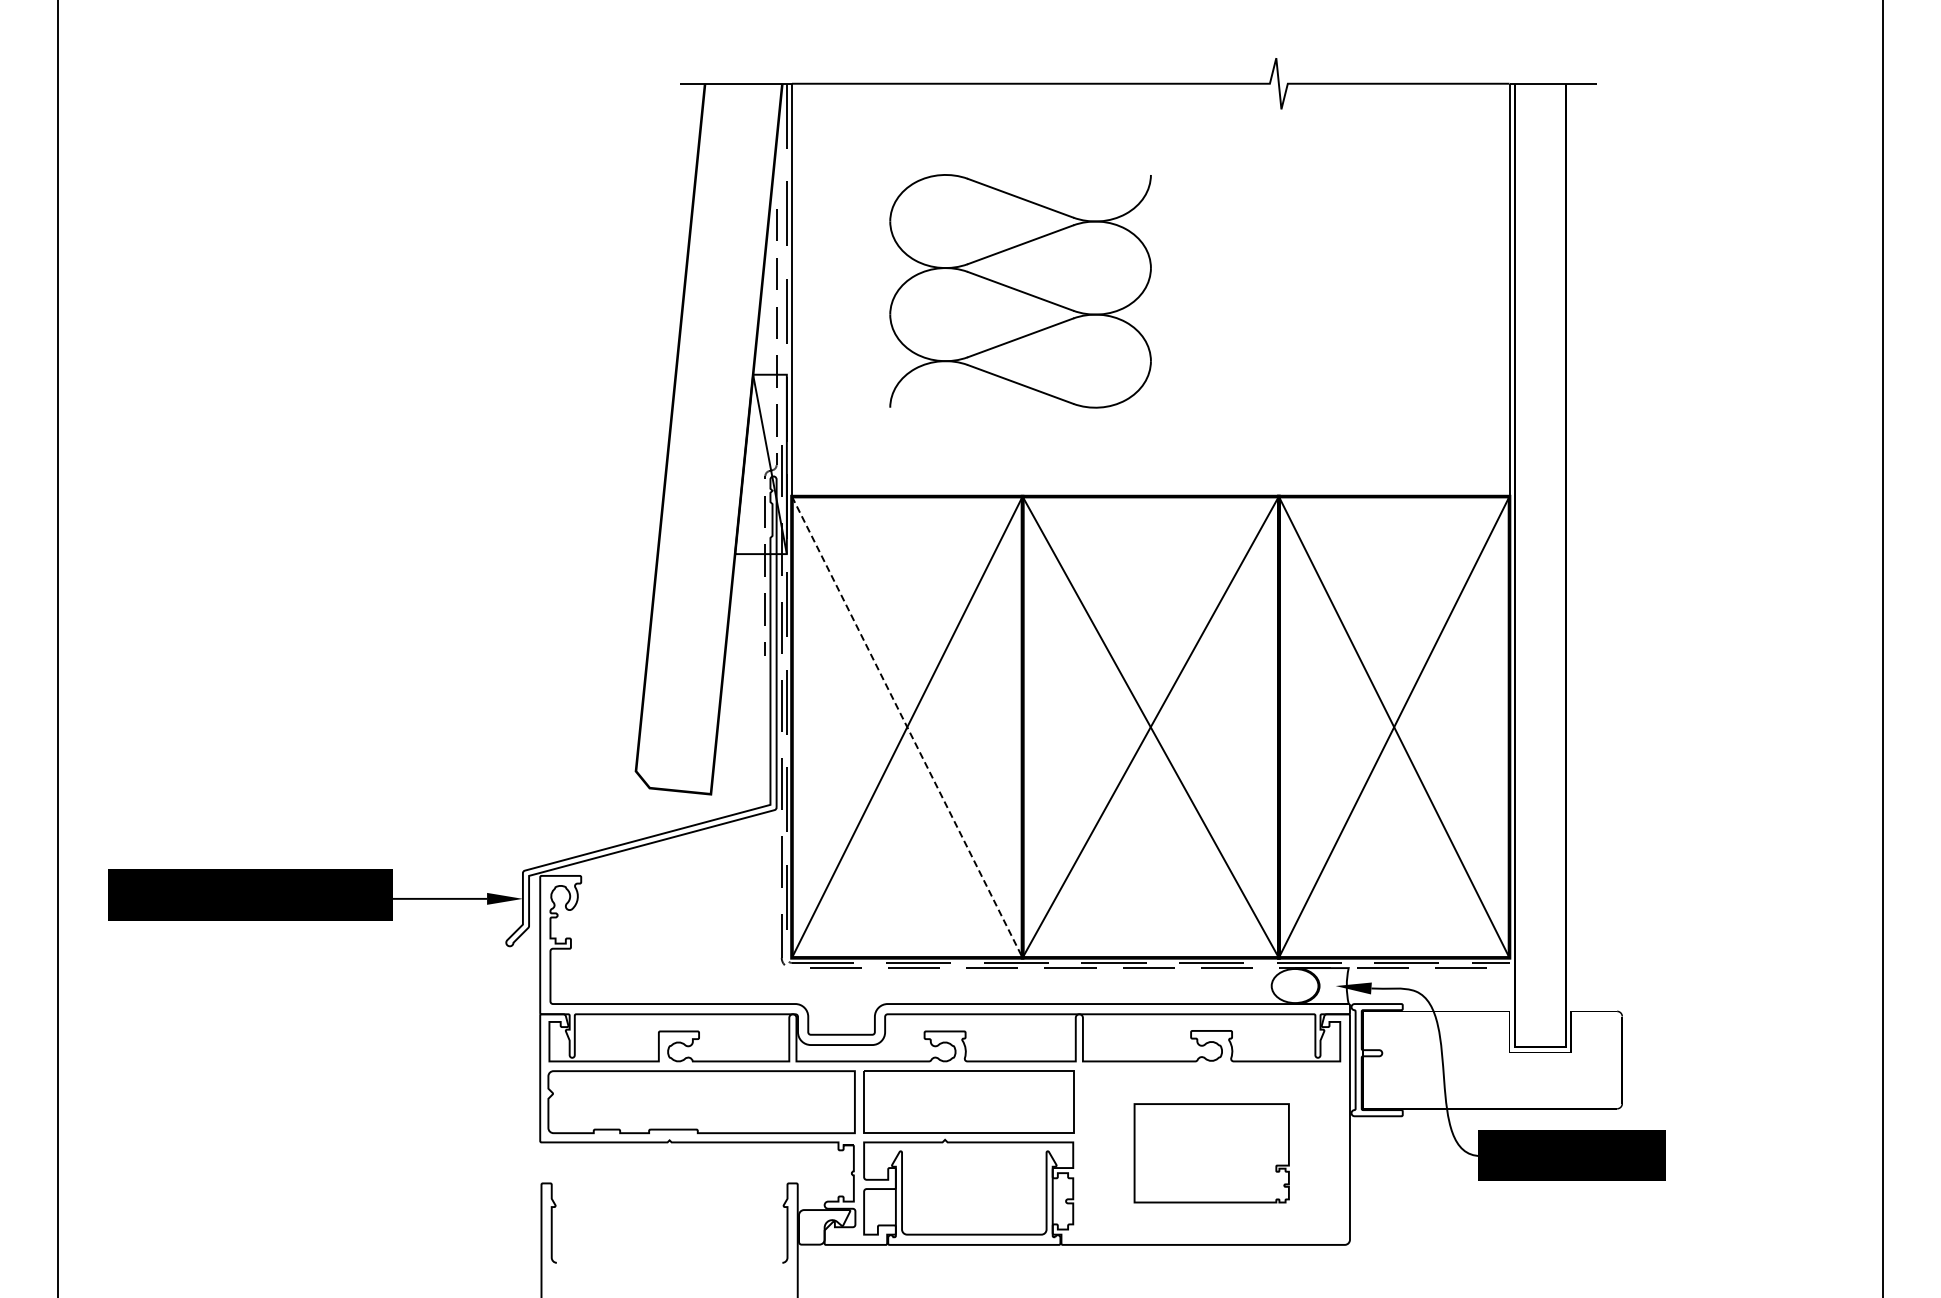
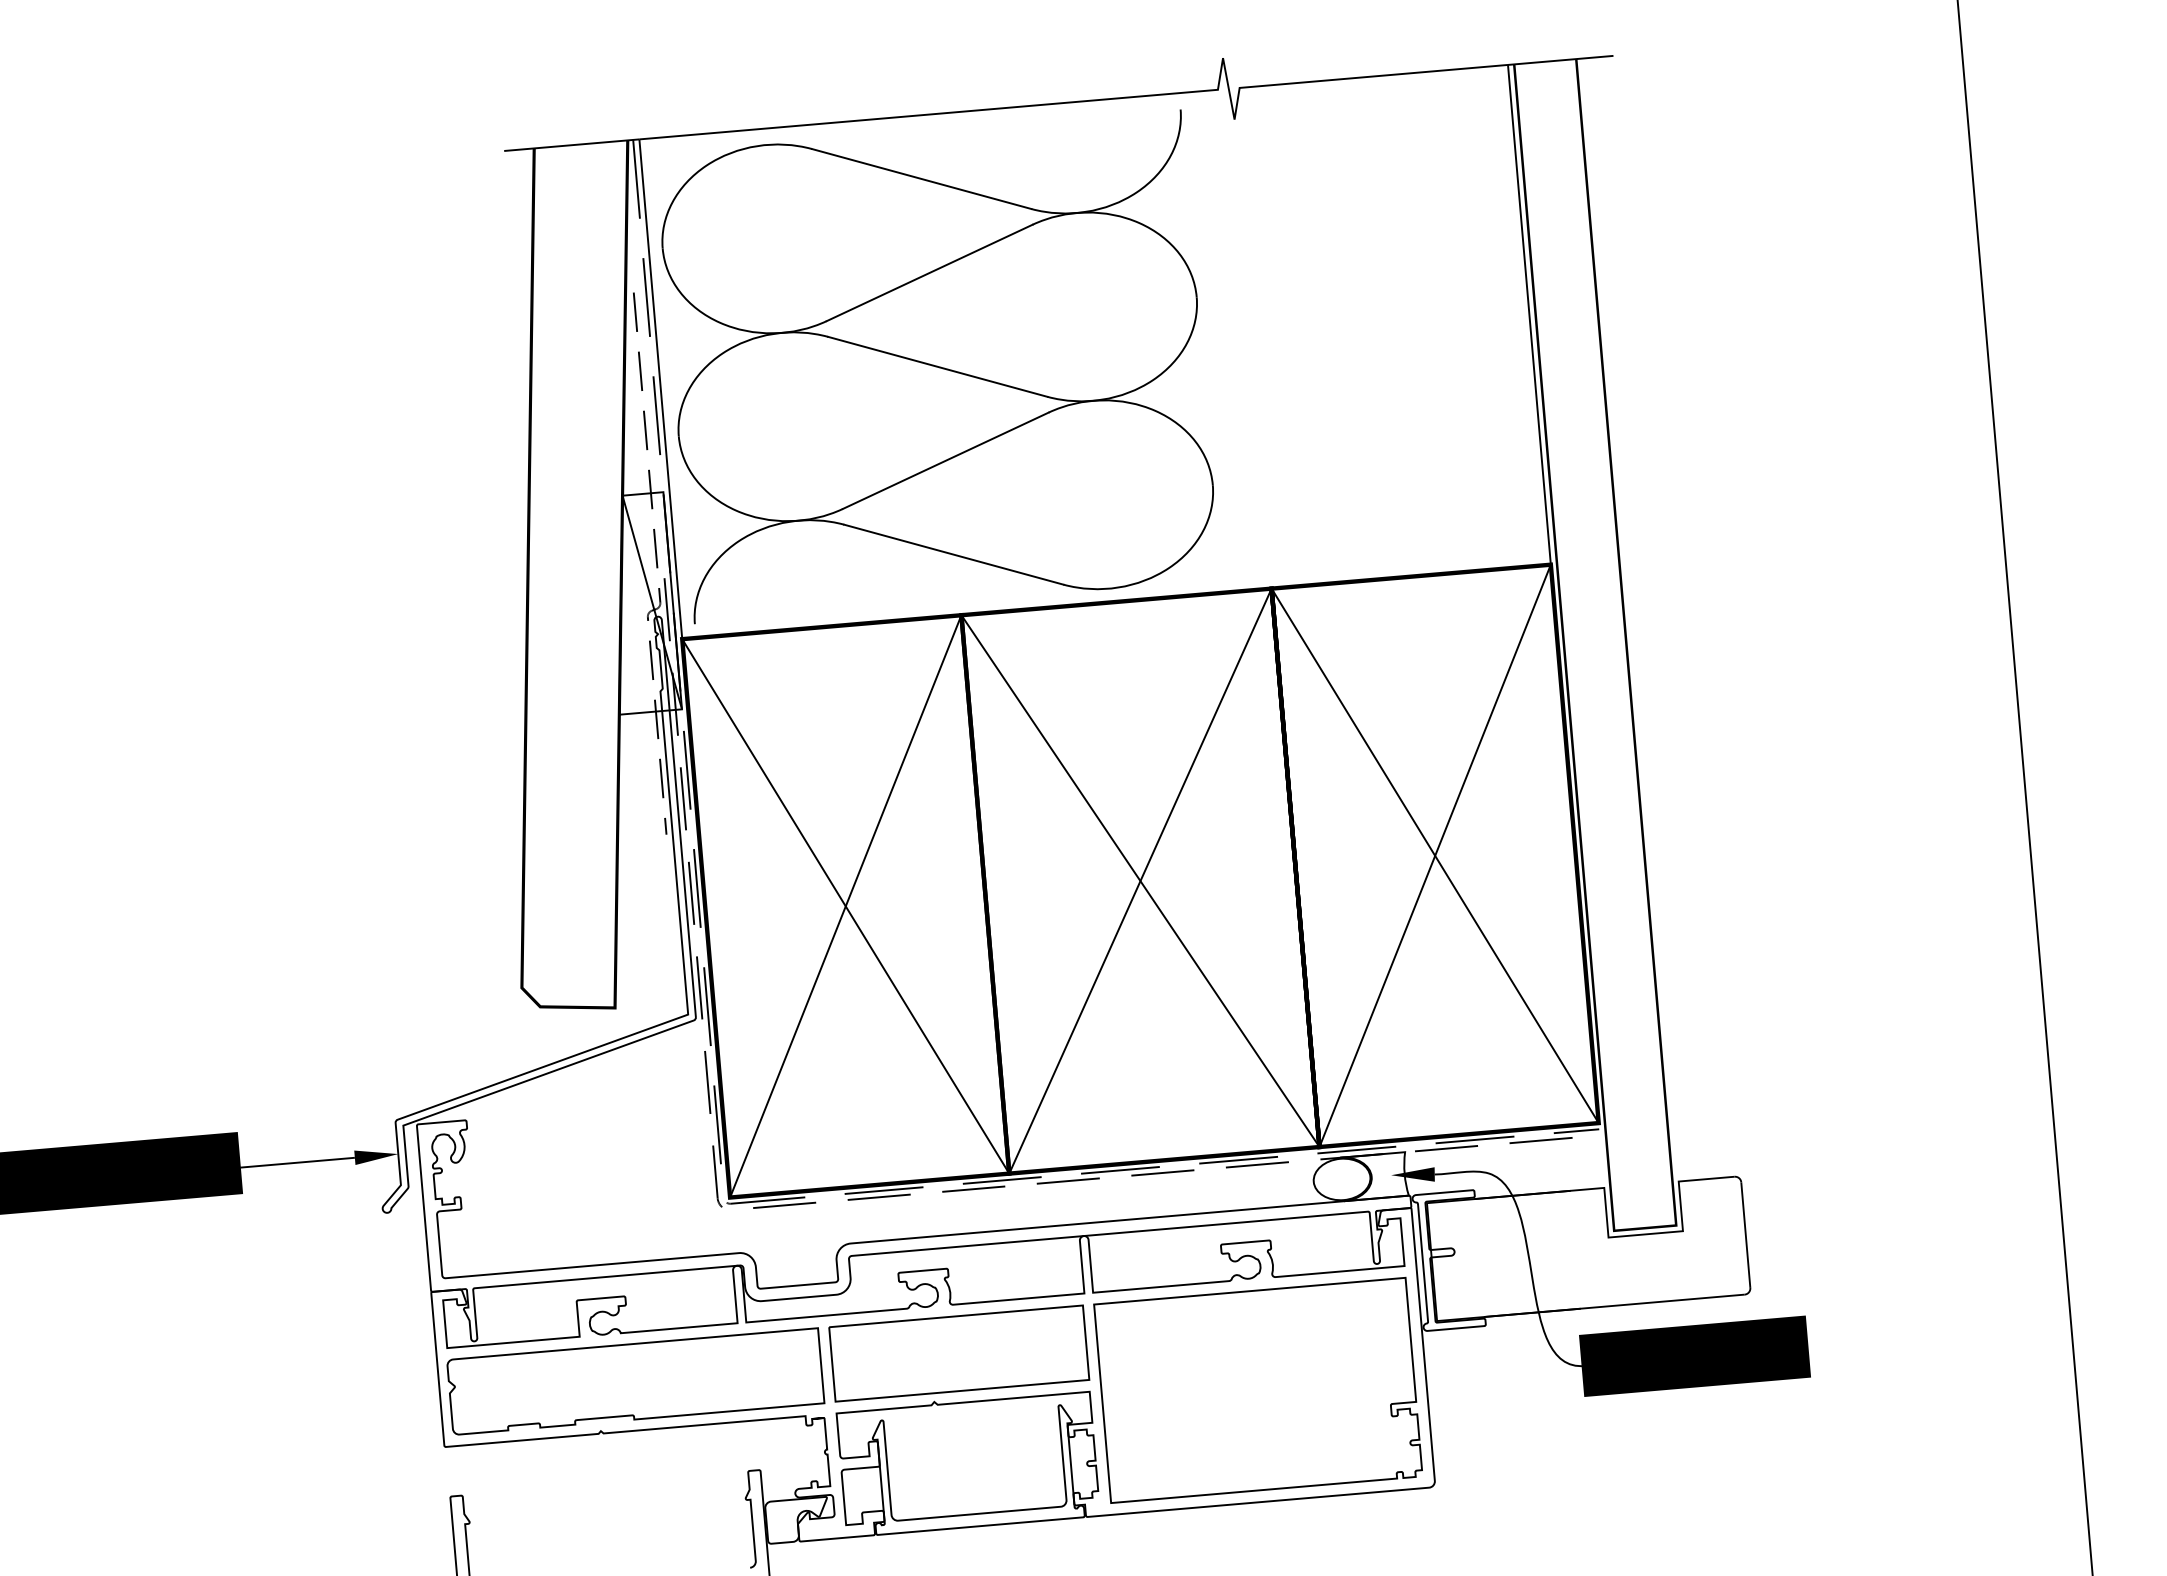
part: (1020, 291) -> (937, 367), size x1.67
line: (907, 727) -> (846, 906), dashed -> solid
part: (1211, 1153) -> (1258, 1390), size x1.67

